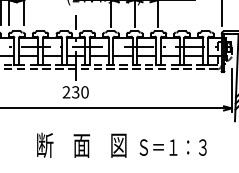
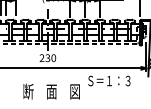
text: (173, 146) -> (109, 80), moved

